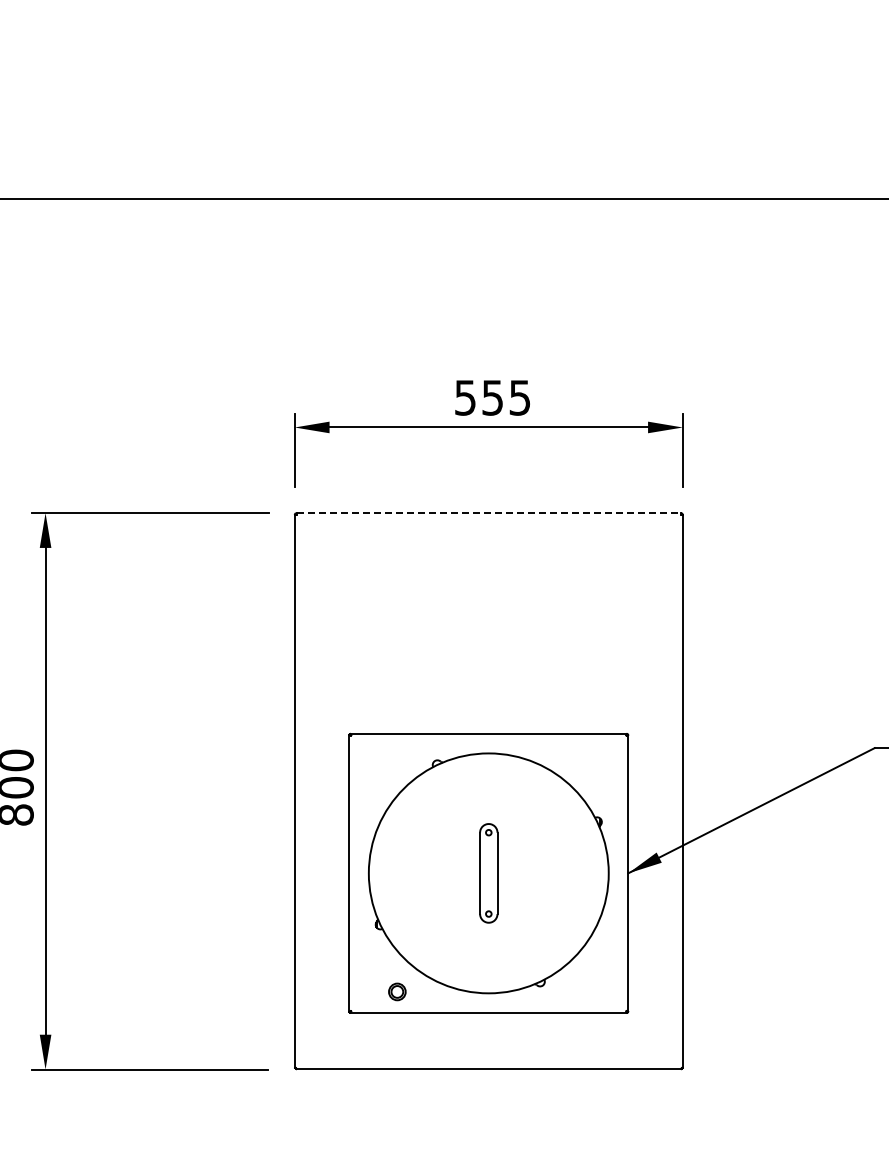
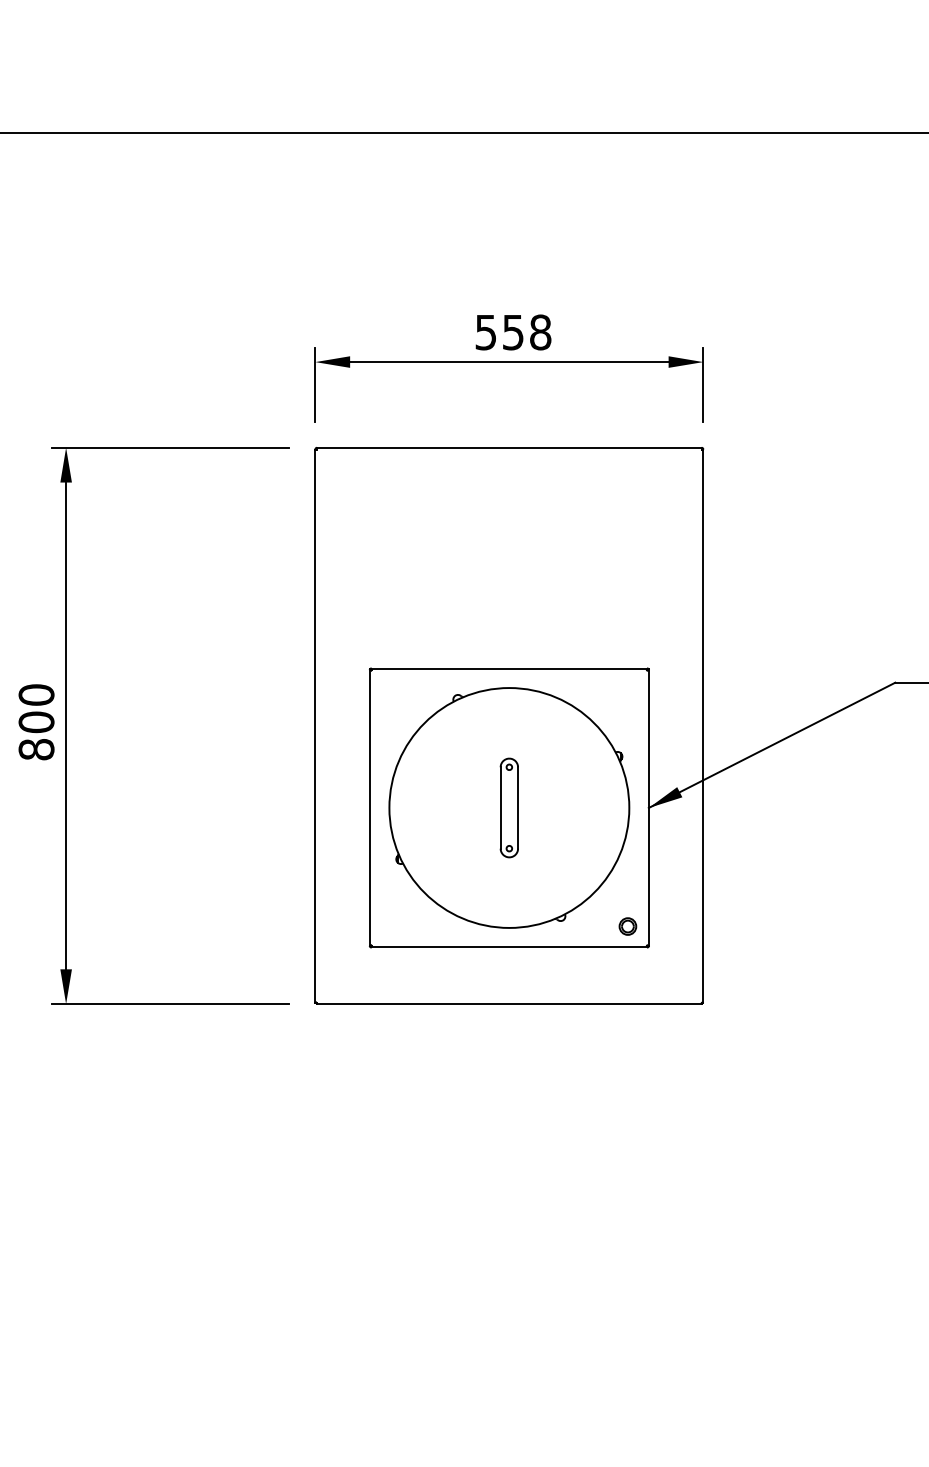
text: (519, 397) -> (540, 332), 555 -> 558
line: (488, 512) -> (509, 447), dashed -> solid
part: (396, 991) -> (627, 926), moved

